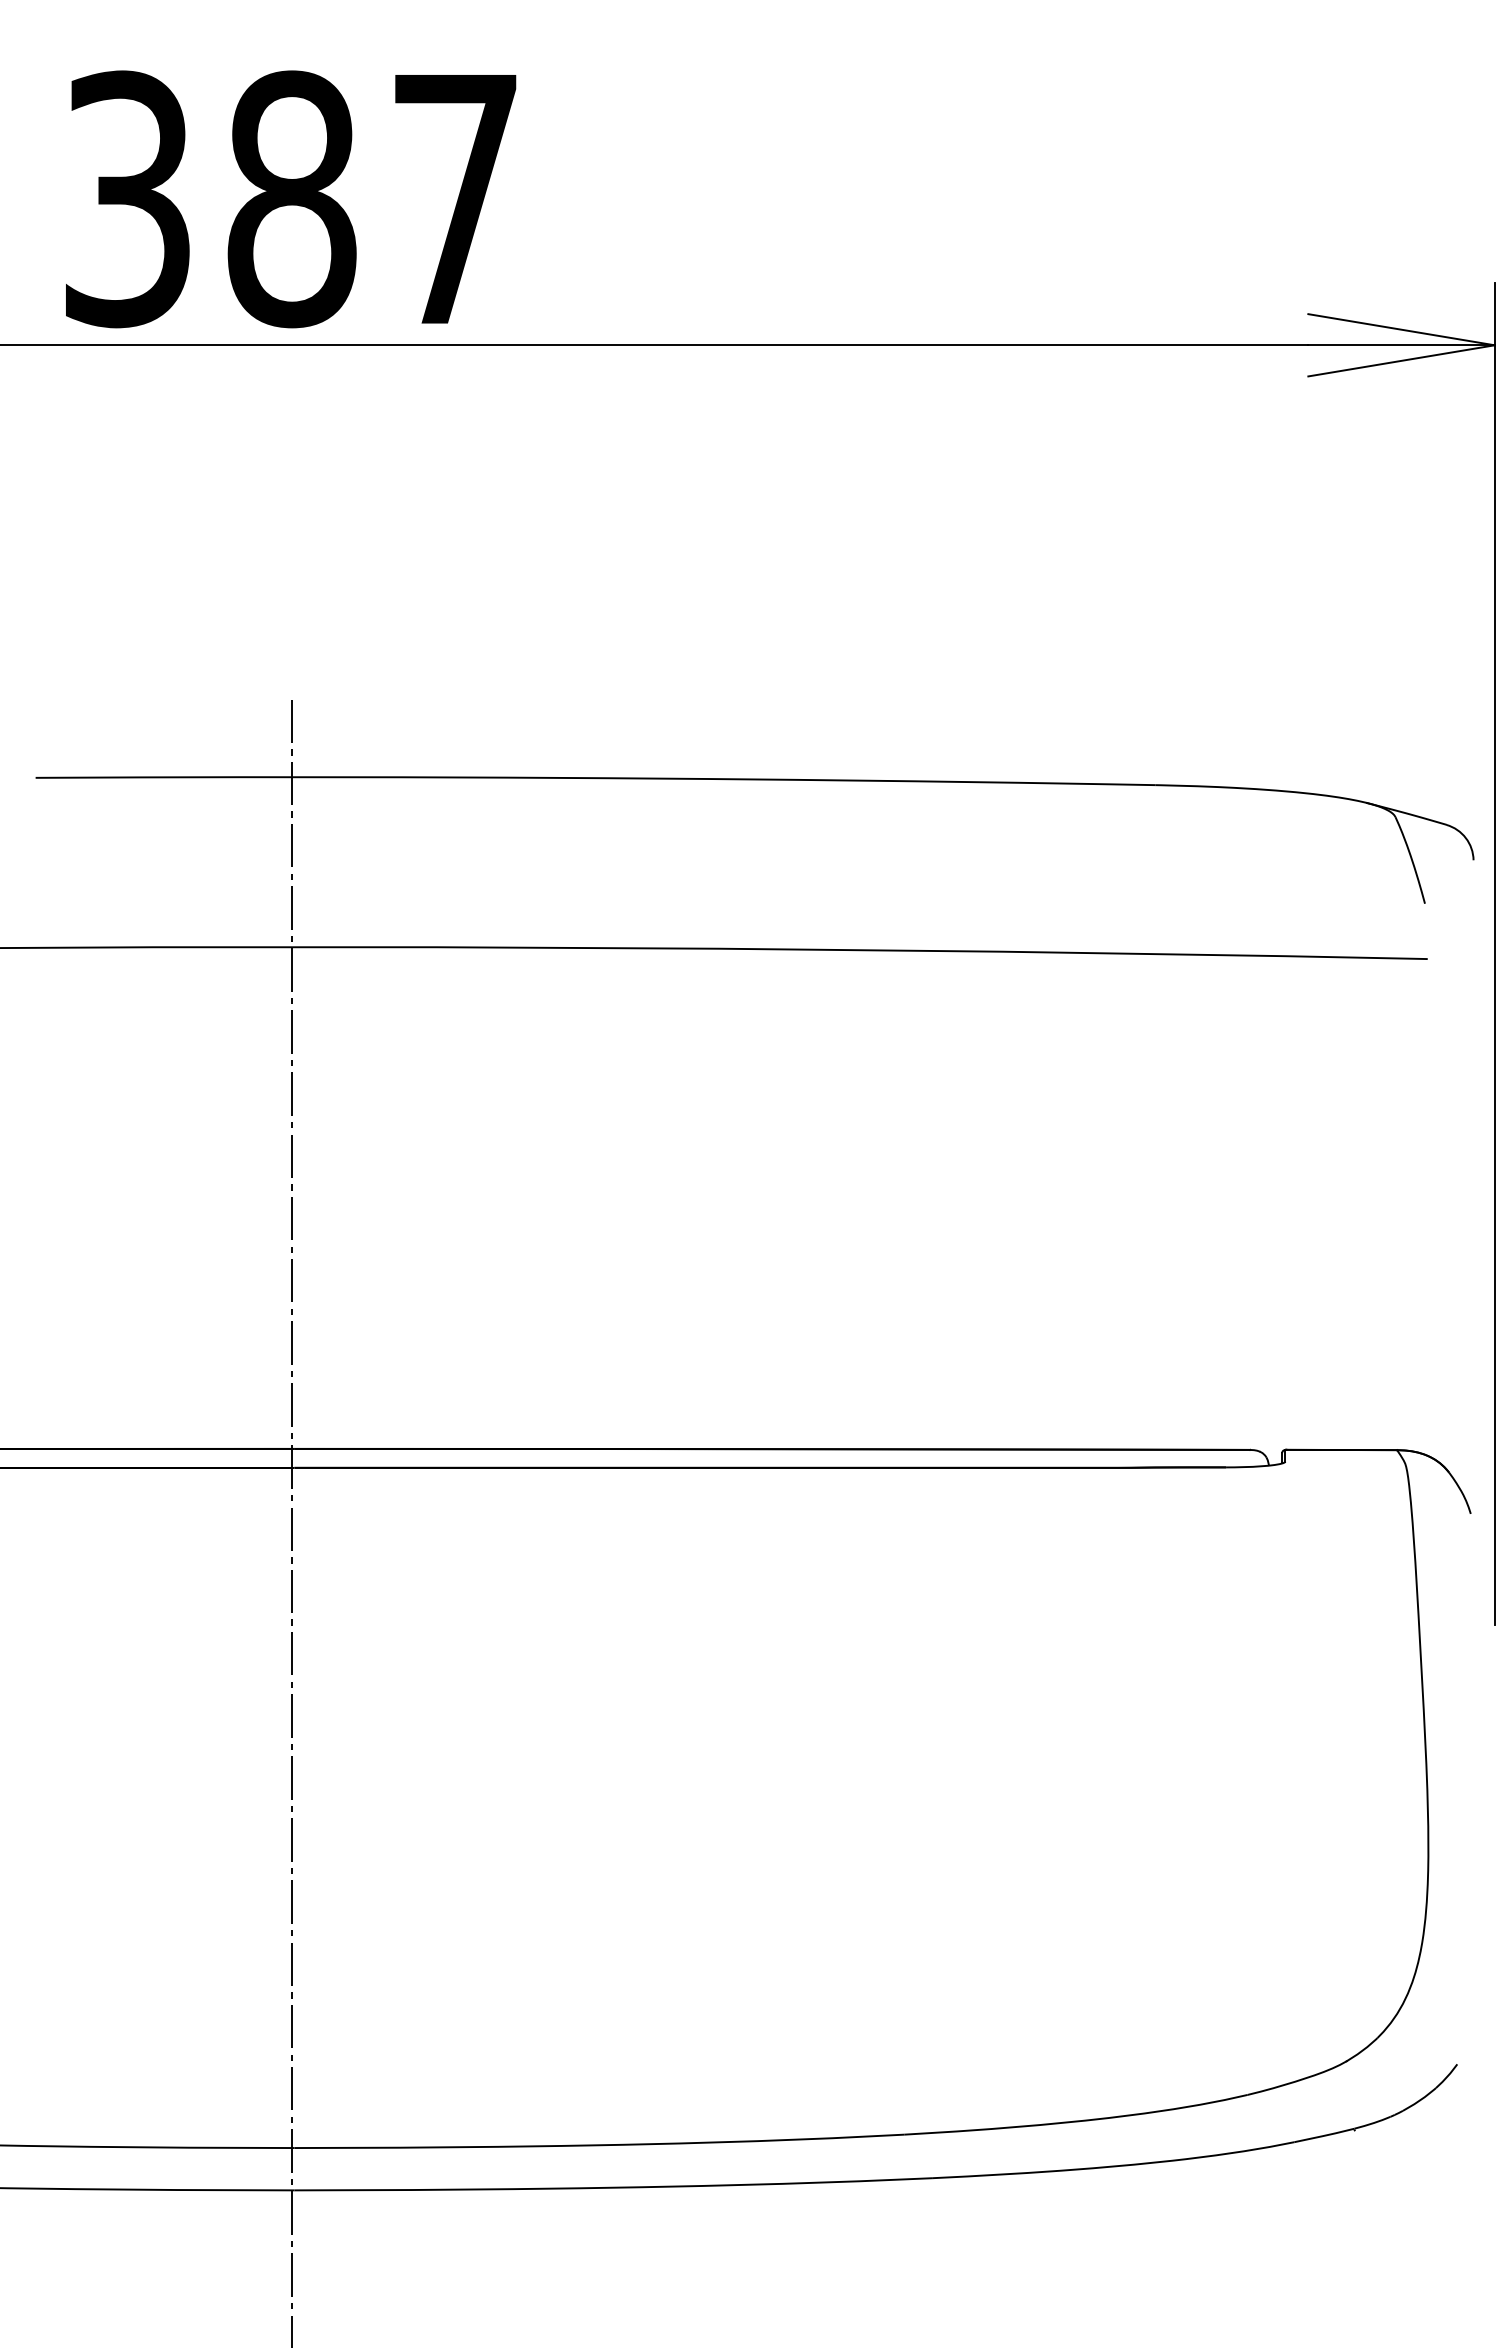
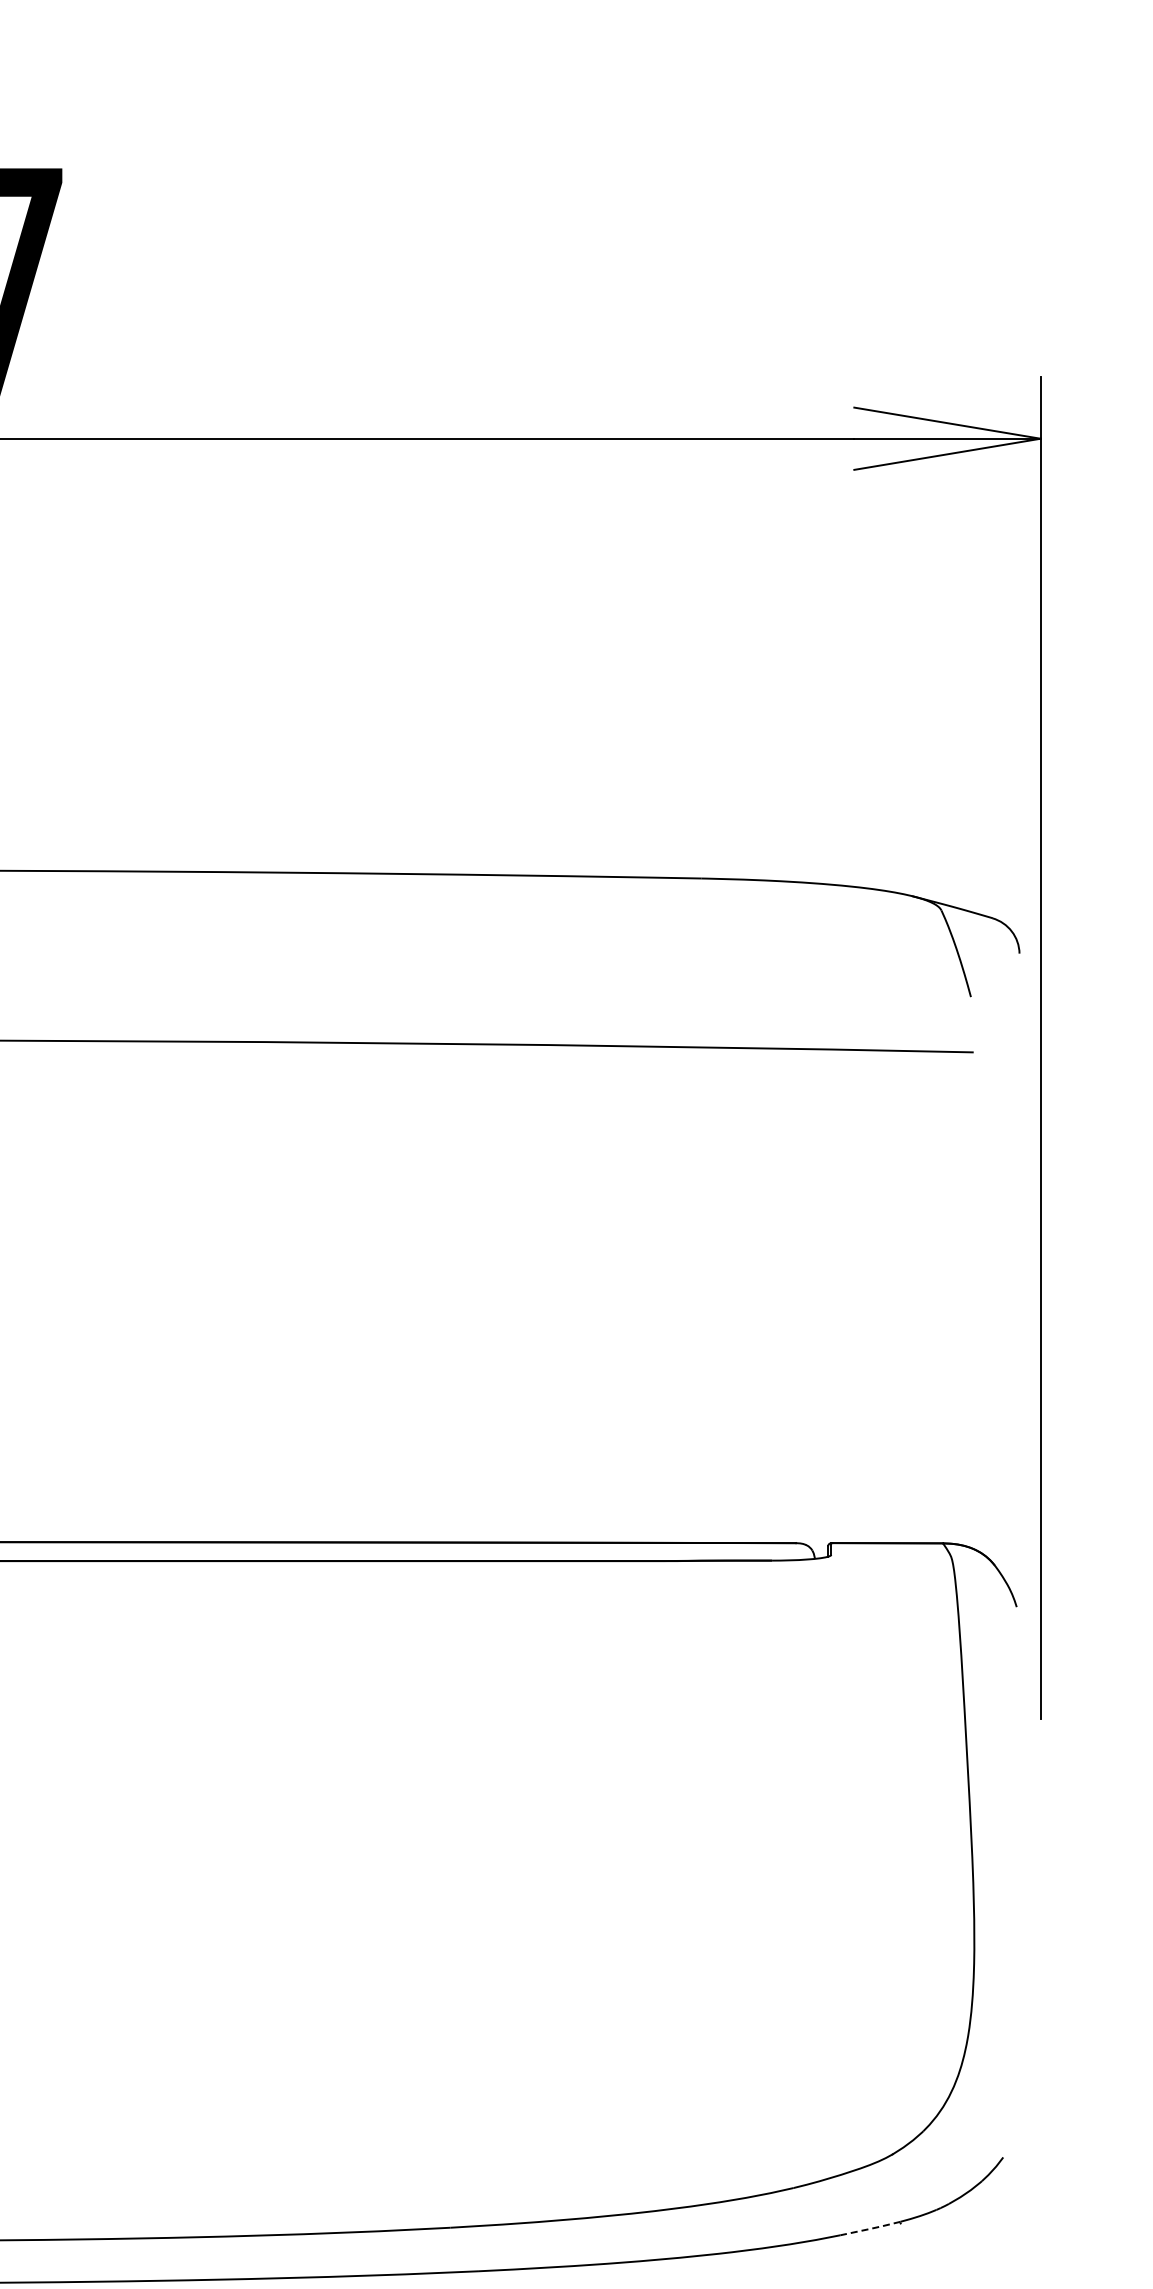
line: (1324, 2135) -> (870, 2228), solid -> dashed

